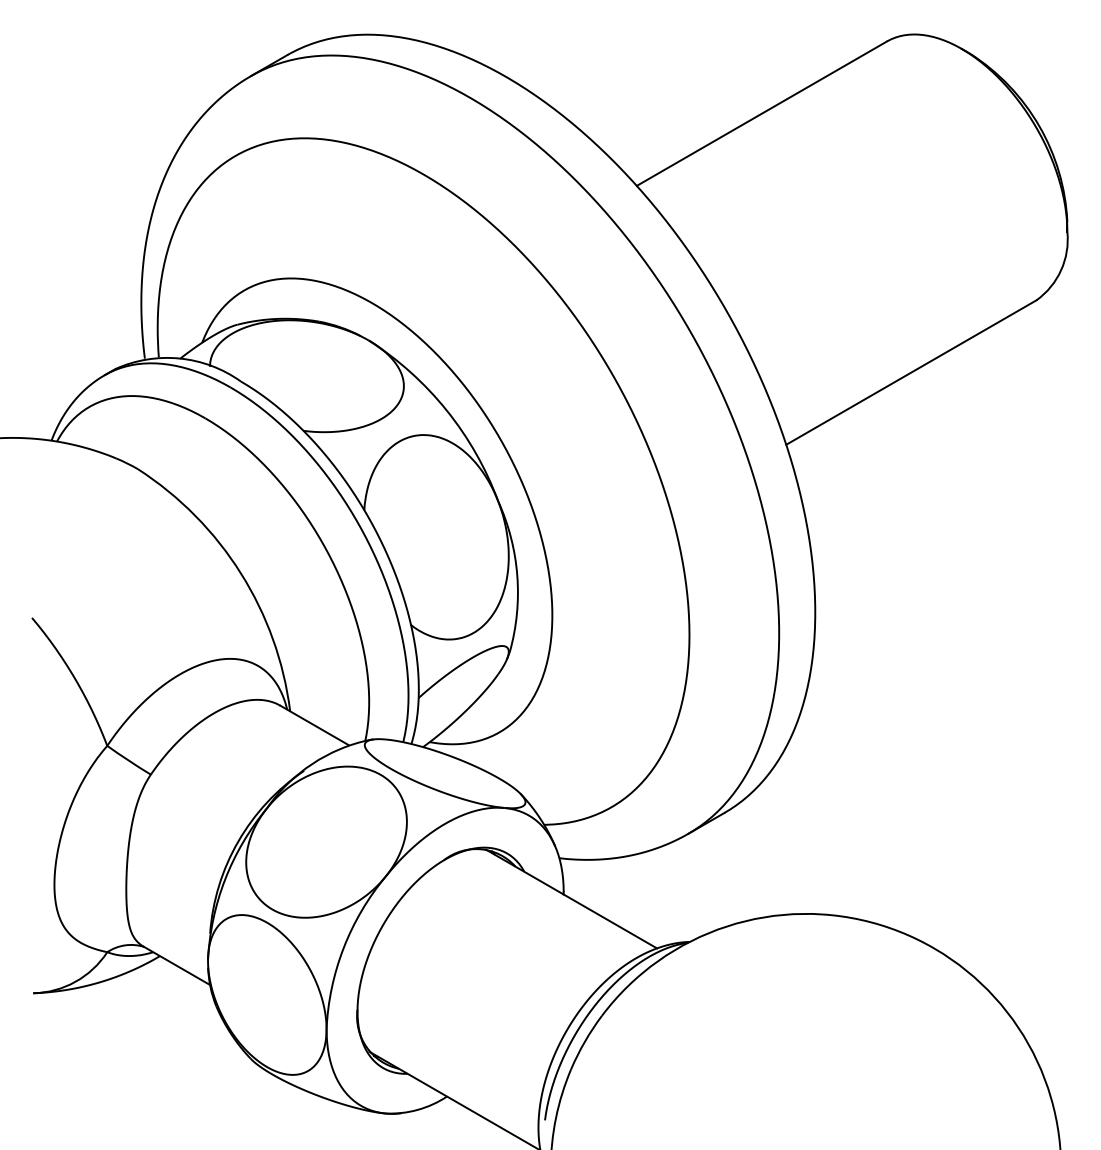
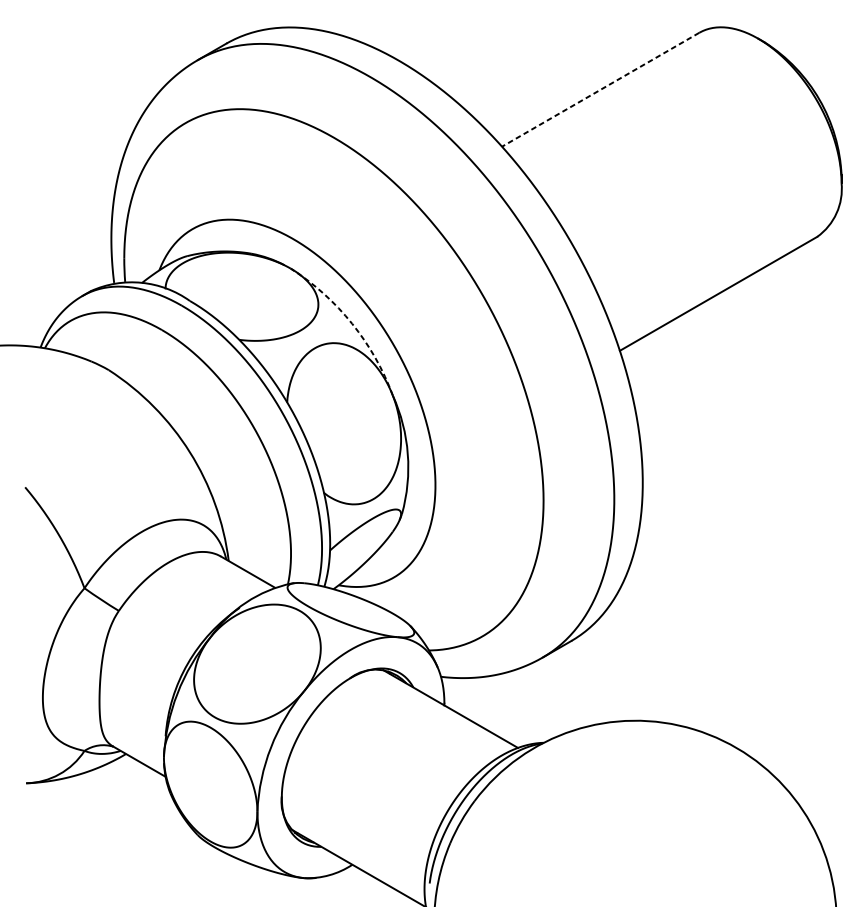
line: (761, 113) -> (600, 89), solid -> dashed
arc: (446, 410) -> (351, 323), solid -> dashed

